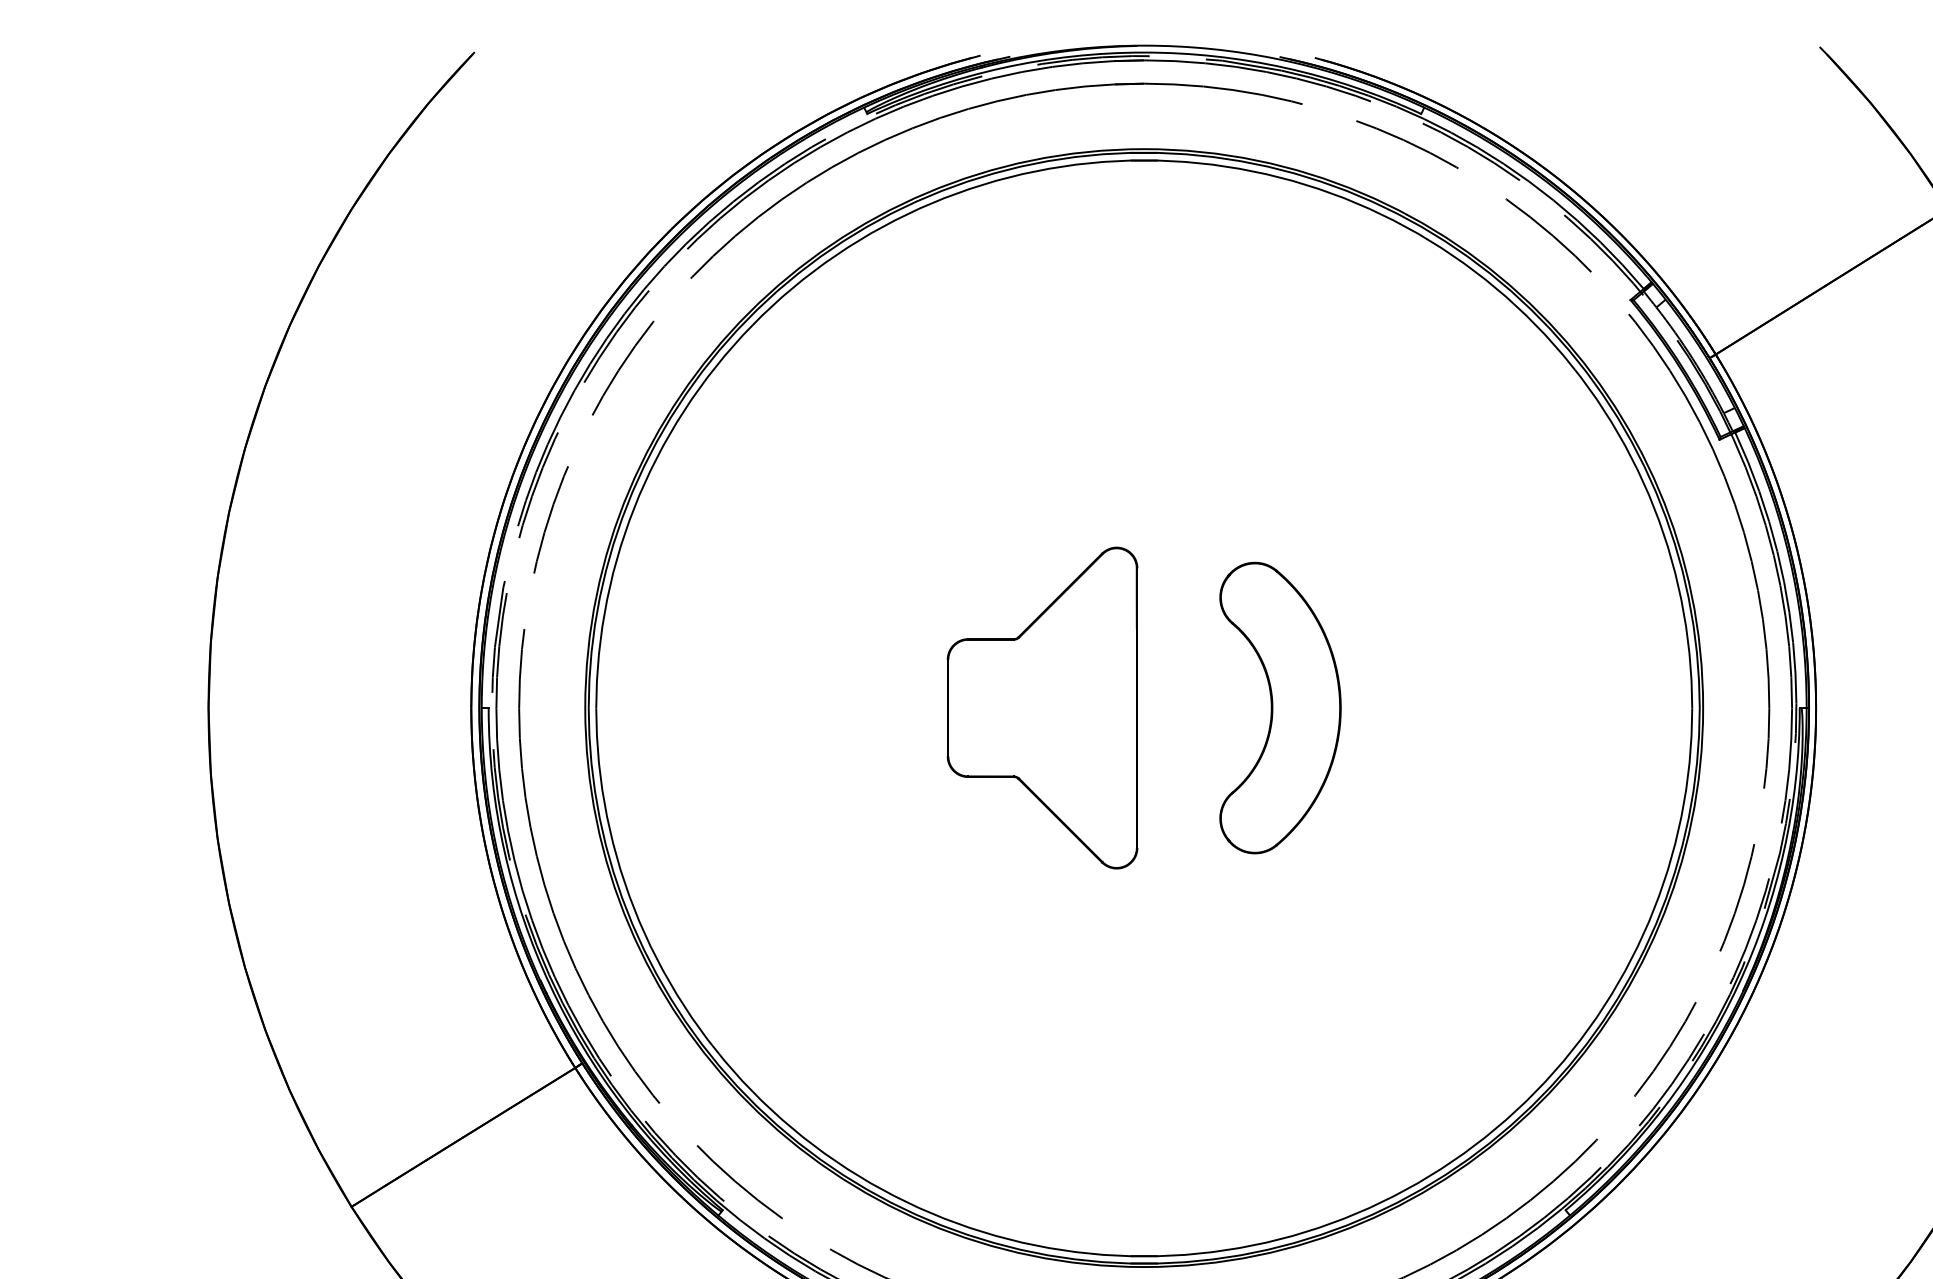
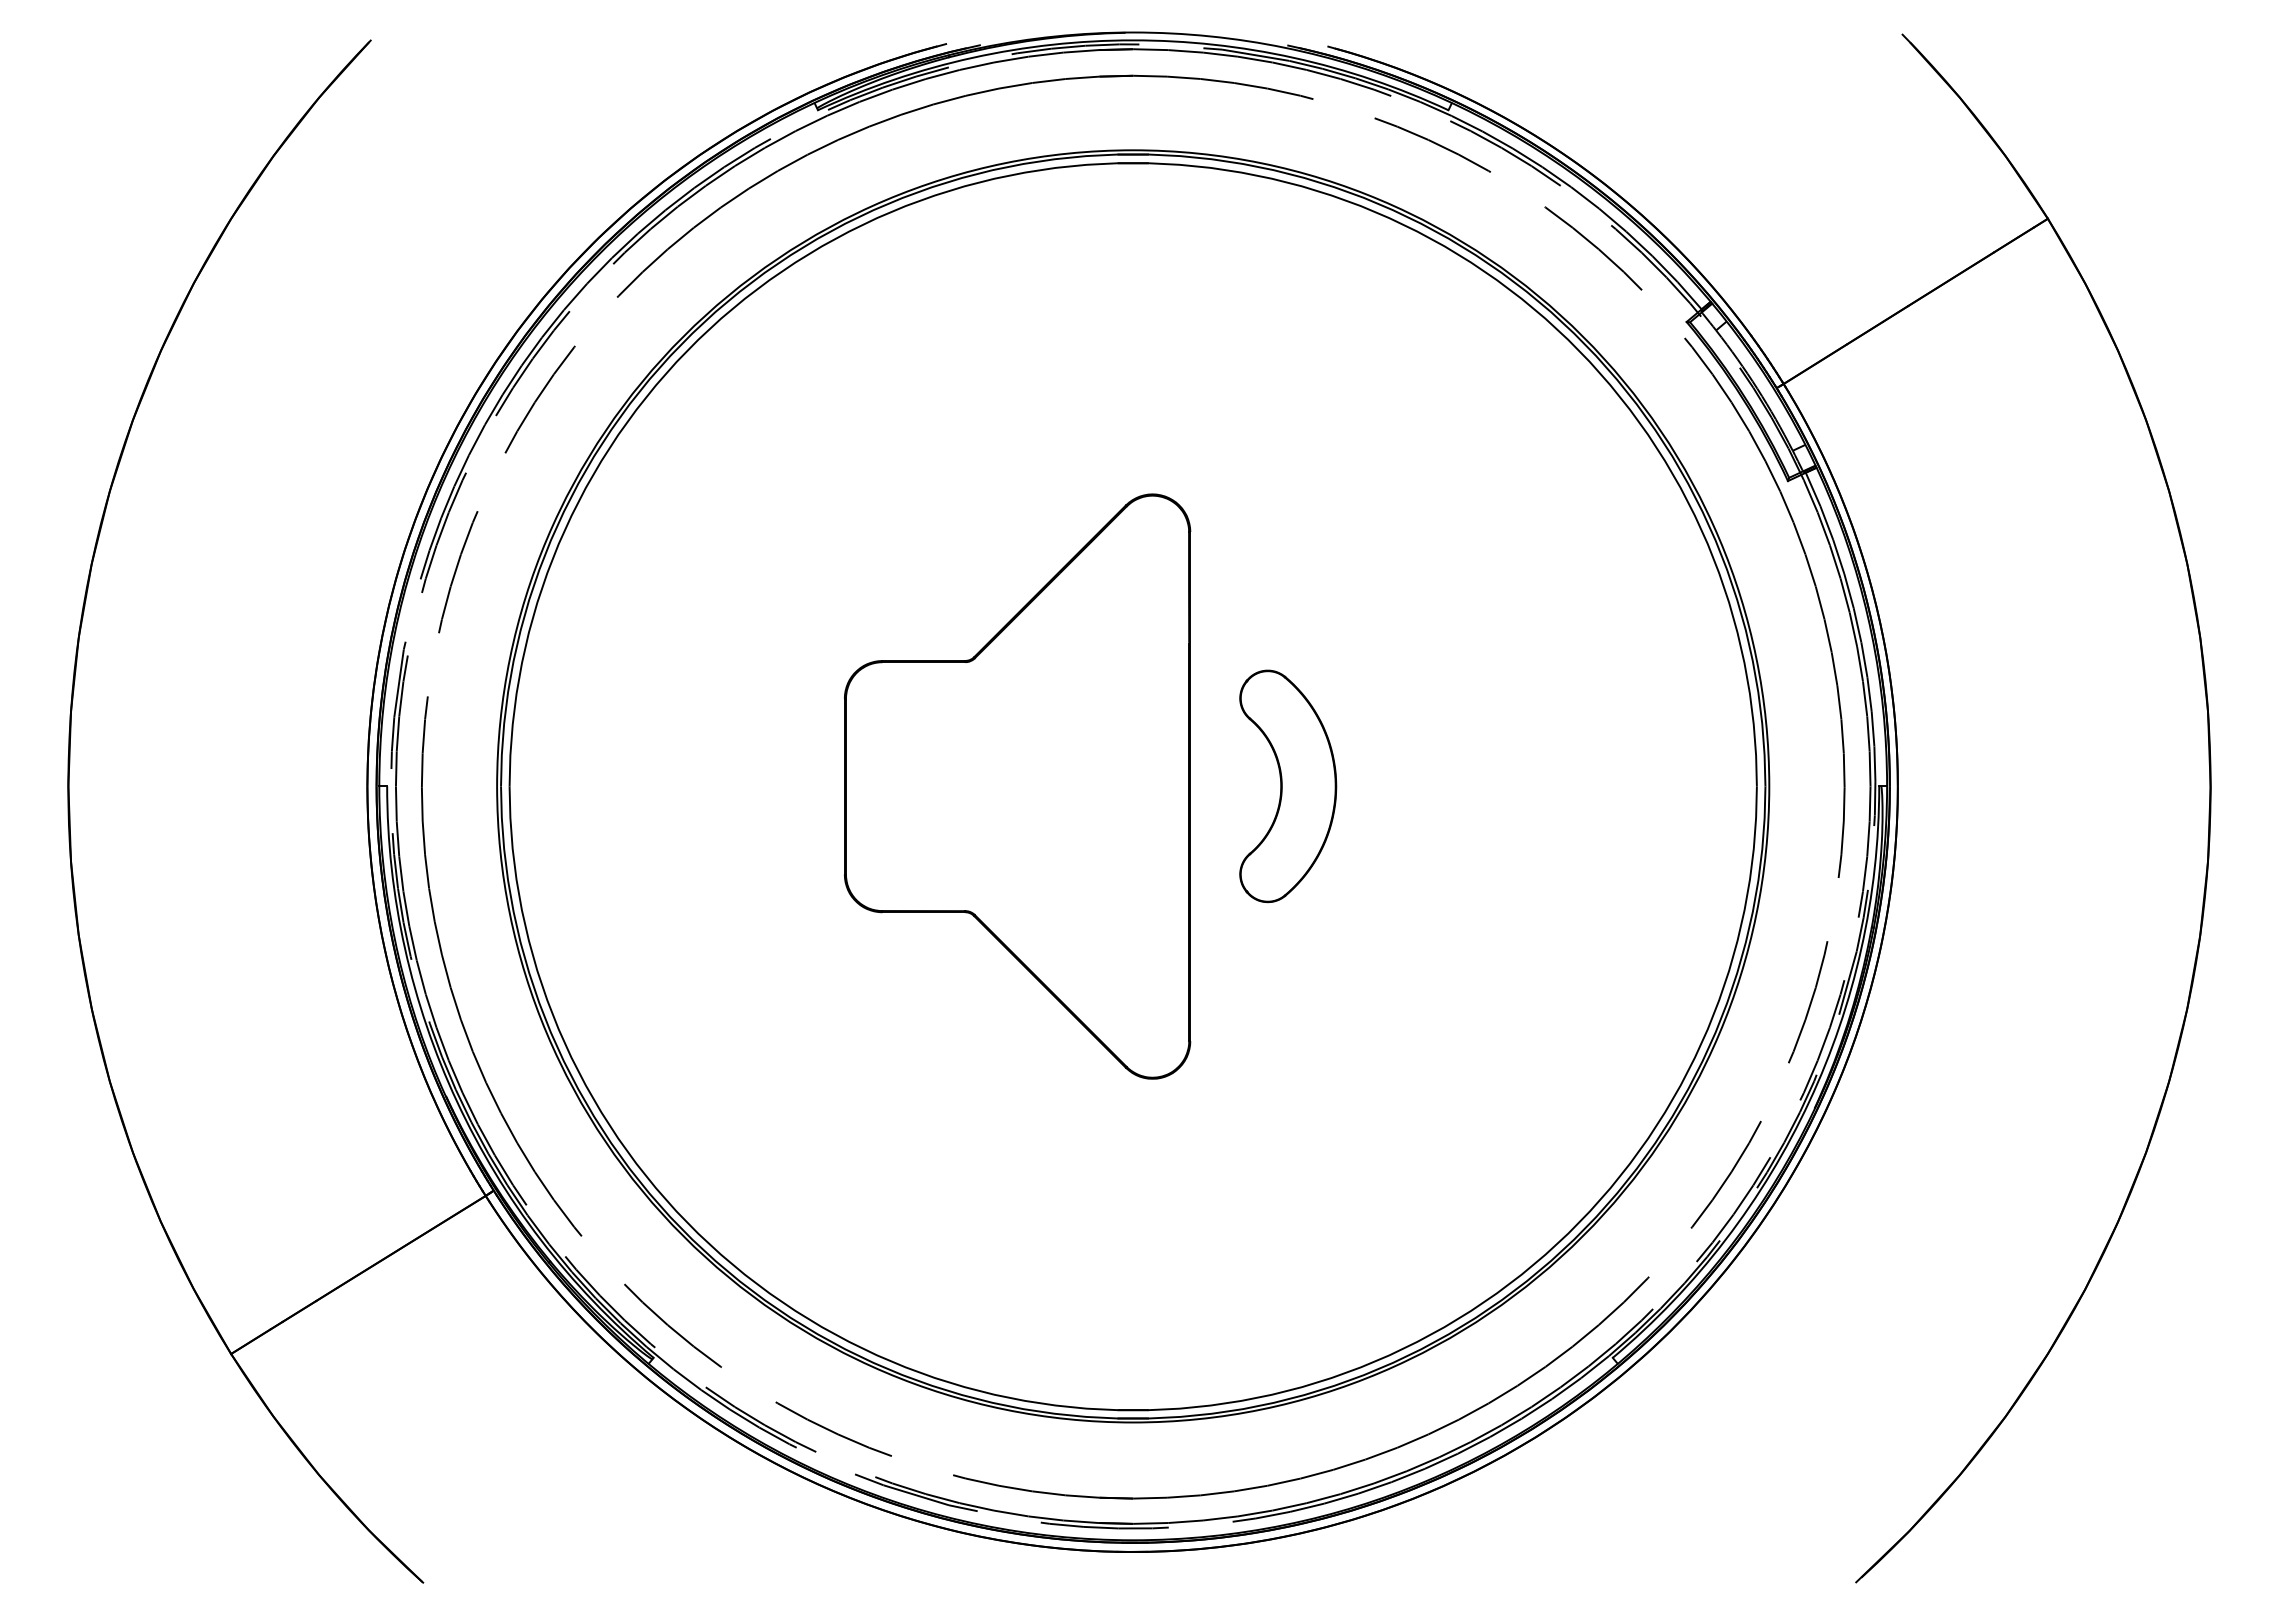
part: (1042, 707) -> (1017, 785), size x1.6
part: (1279, 708) -> (1287, 786), size x0.7

